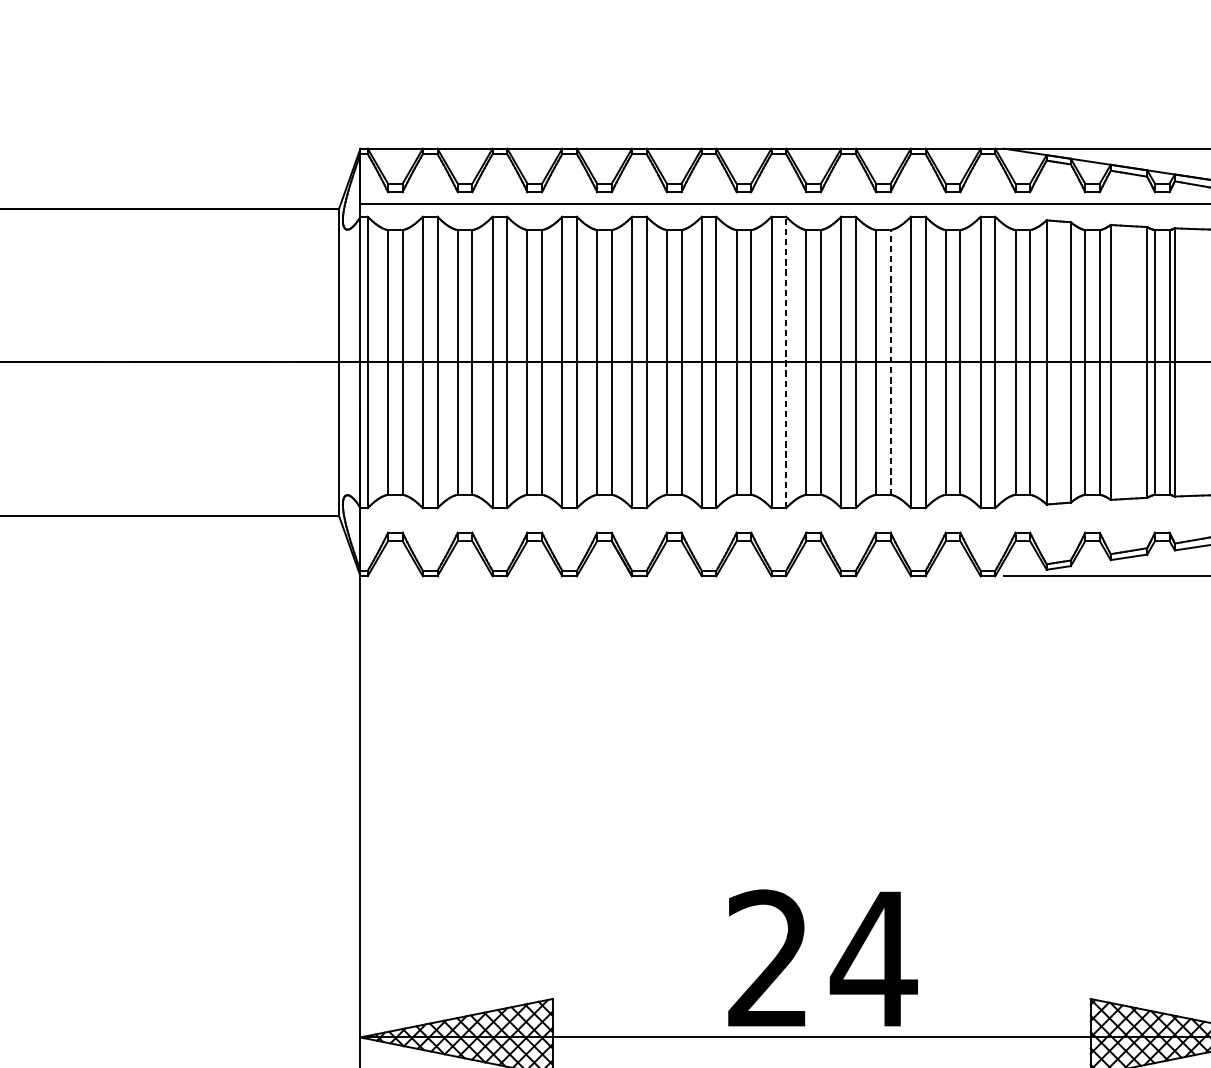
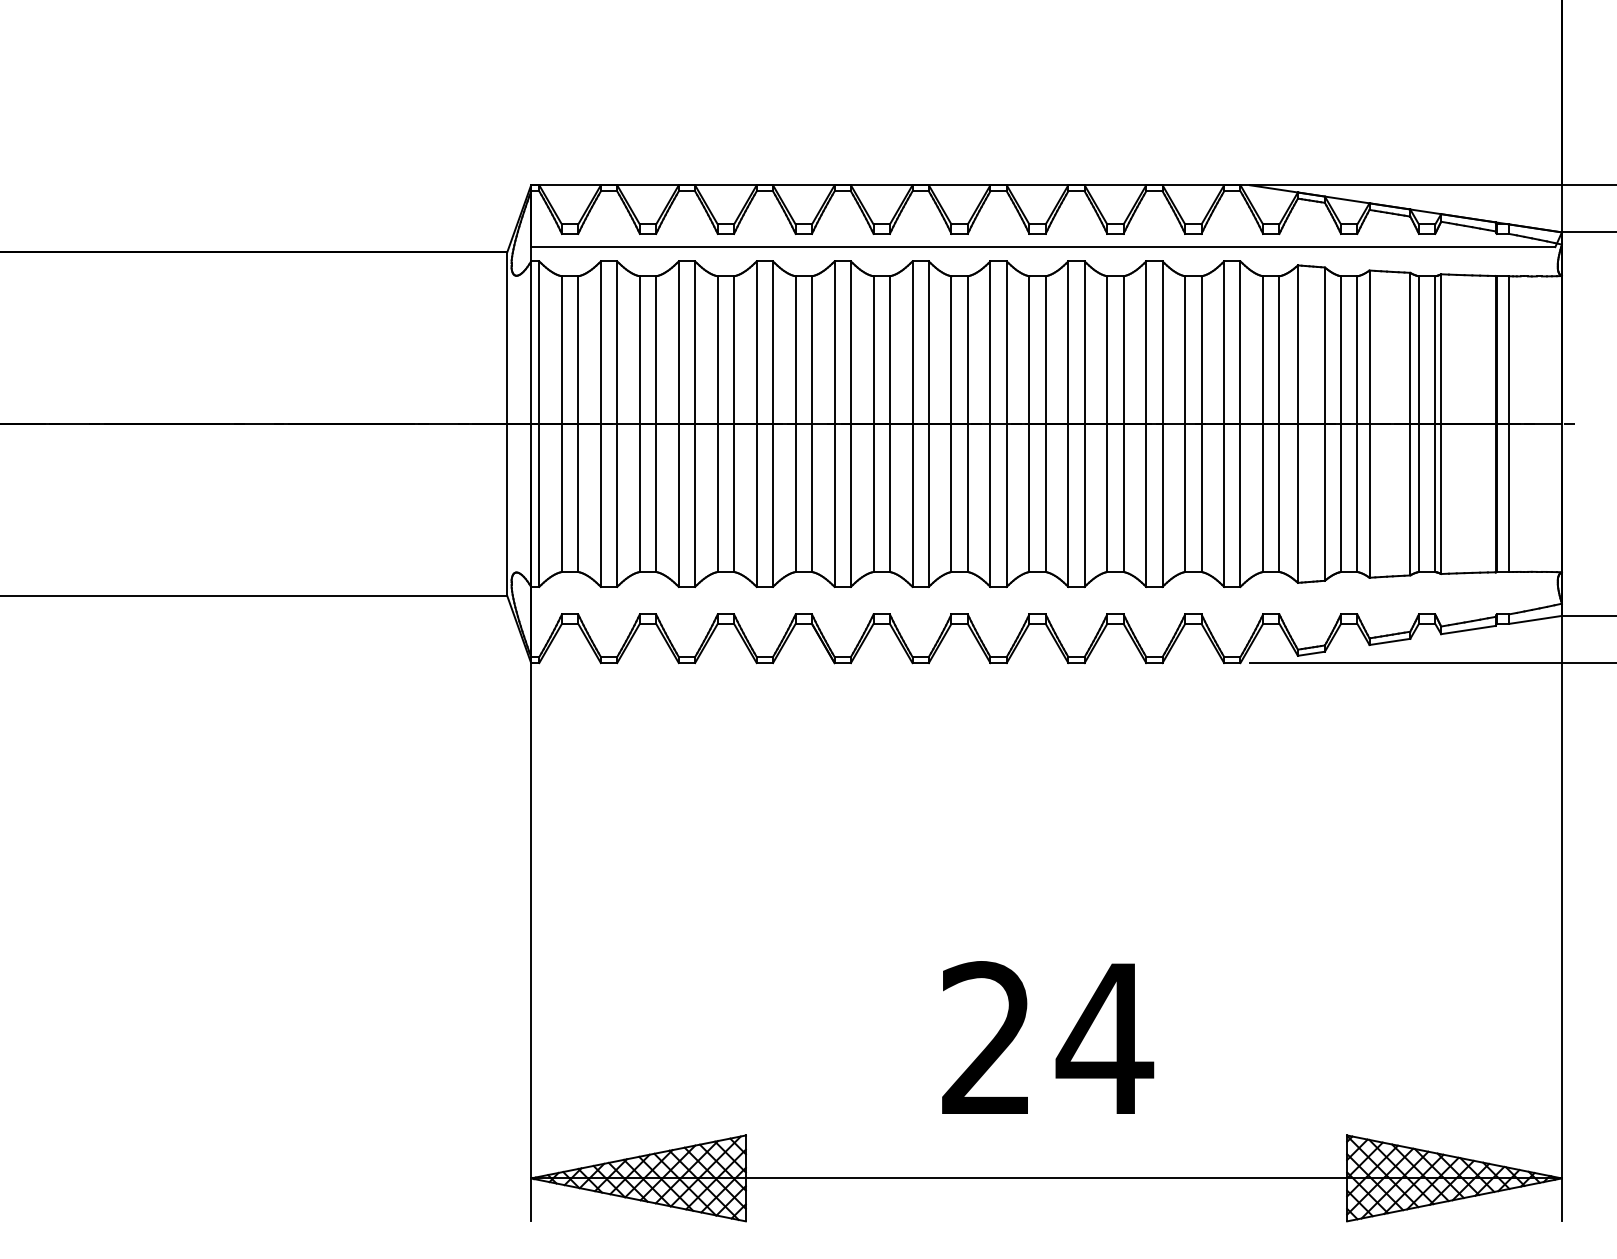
line: (785, 362) -> (1006, 424), dashed -> solid
line: (890, 362) -> (1123, 424), dashed -> solid
text: (823, 957) -> (1048, 1037), moved

